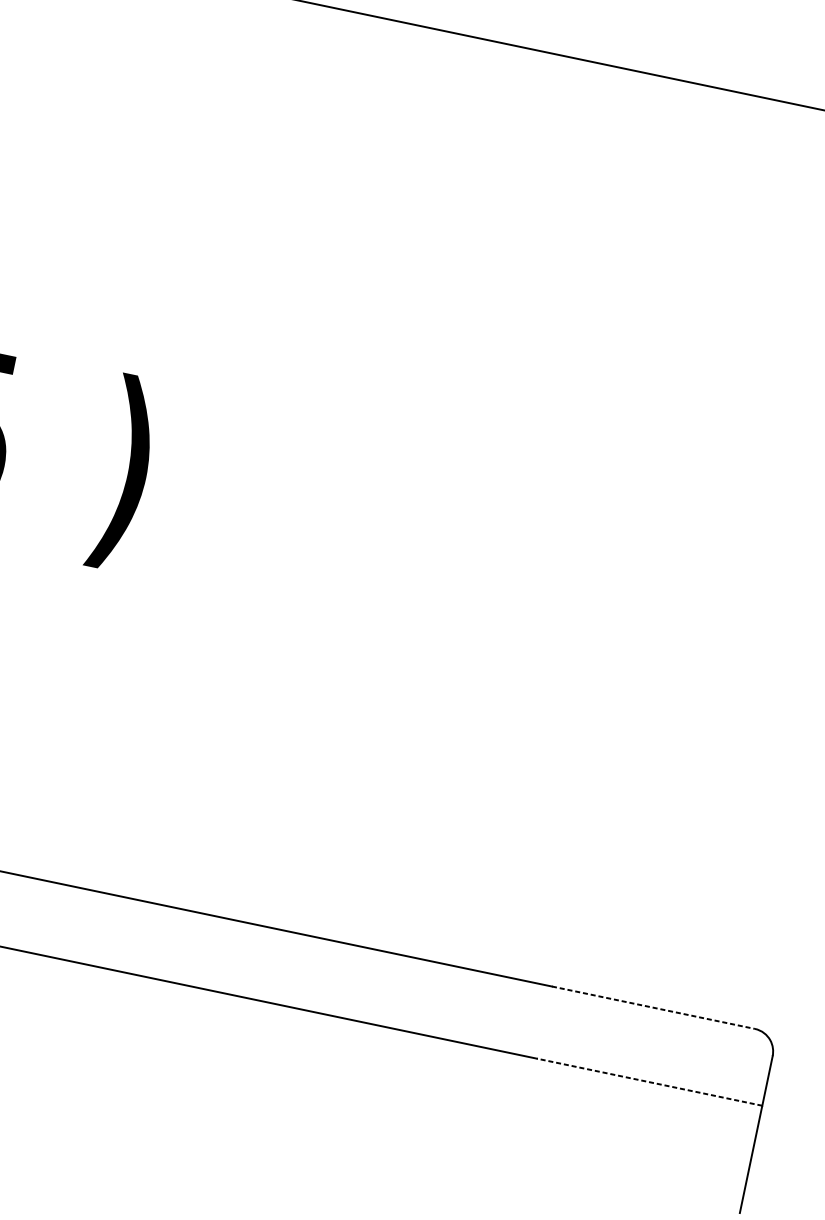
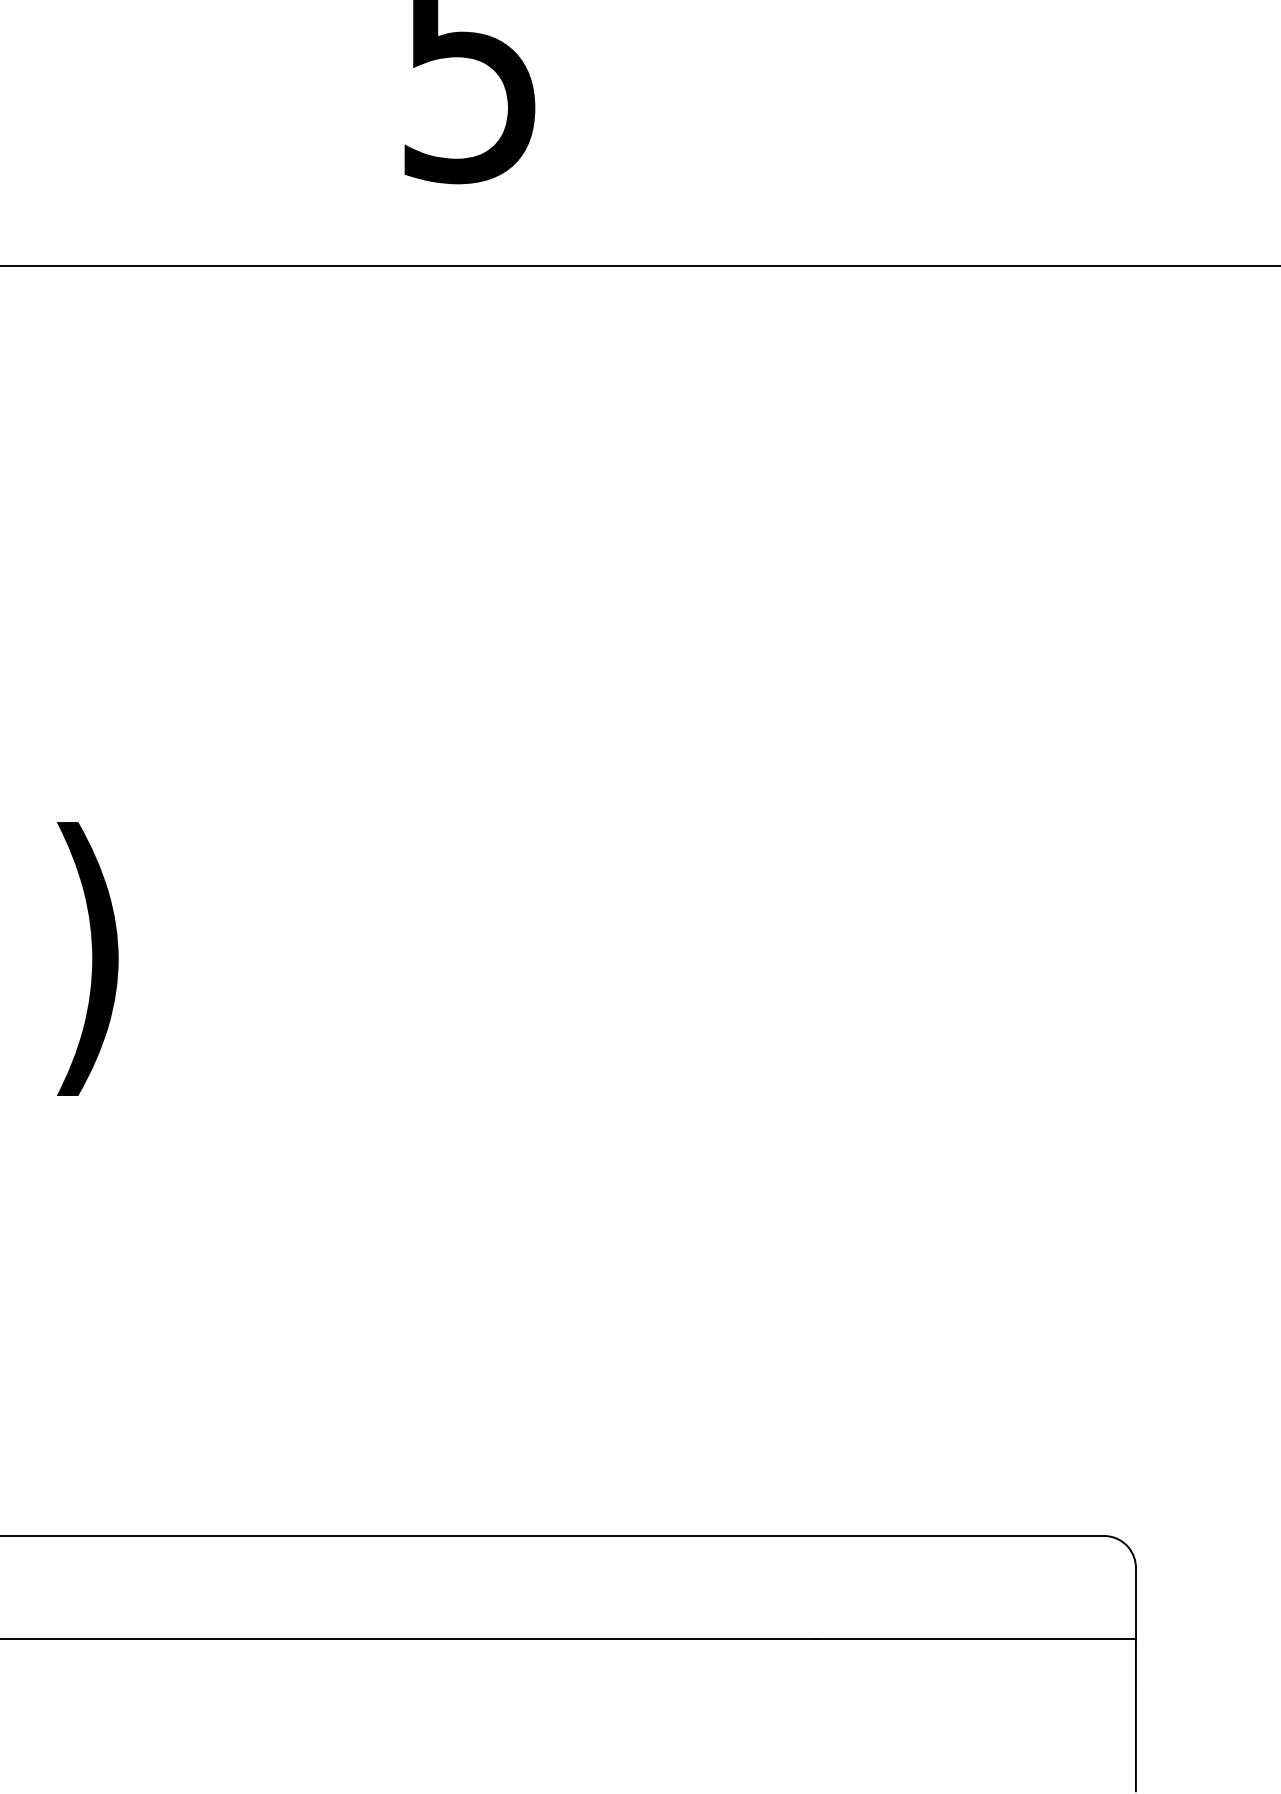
line: (653, 1008) -> (960, 1536), dashed -> solid
line: (649, 1082) -> (975, 1638), dashed -> solid

